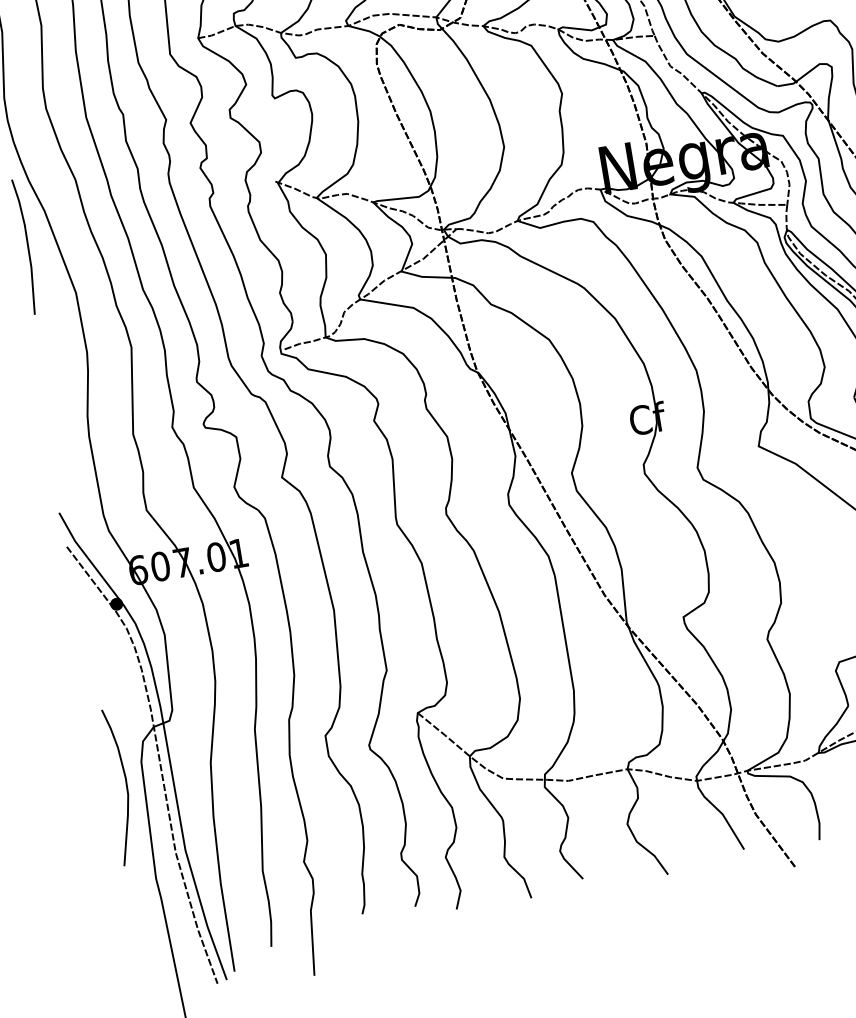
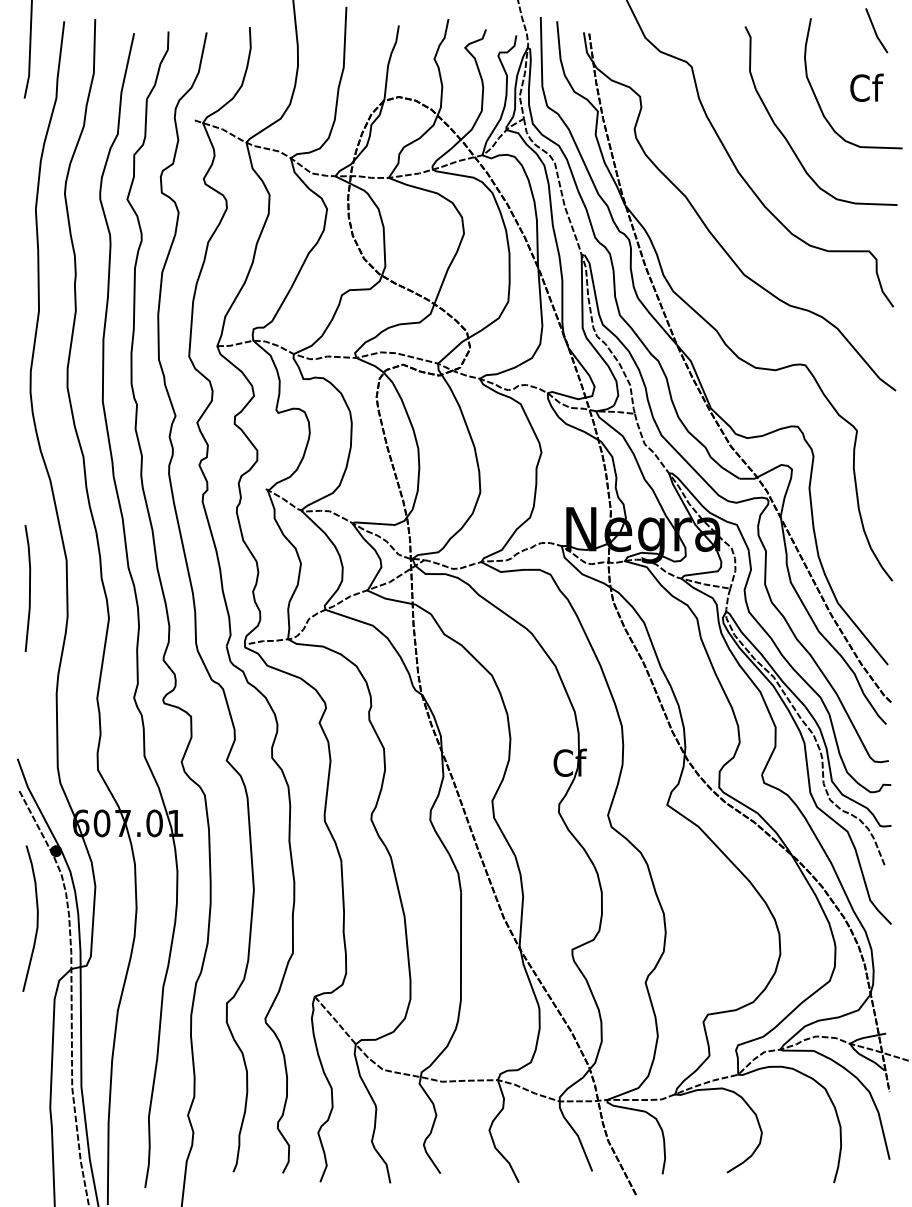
line: (27, 246) -> (29, 588), moved
curve: (125, 785) -> (36, 918), moved

